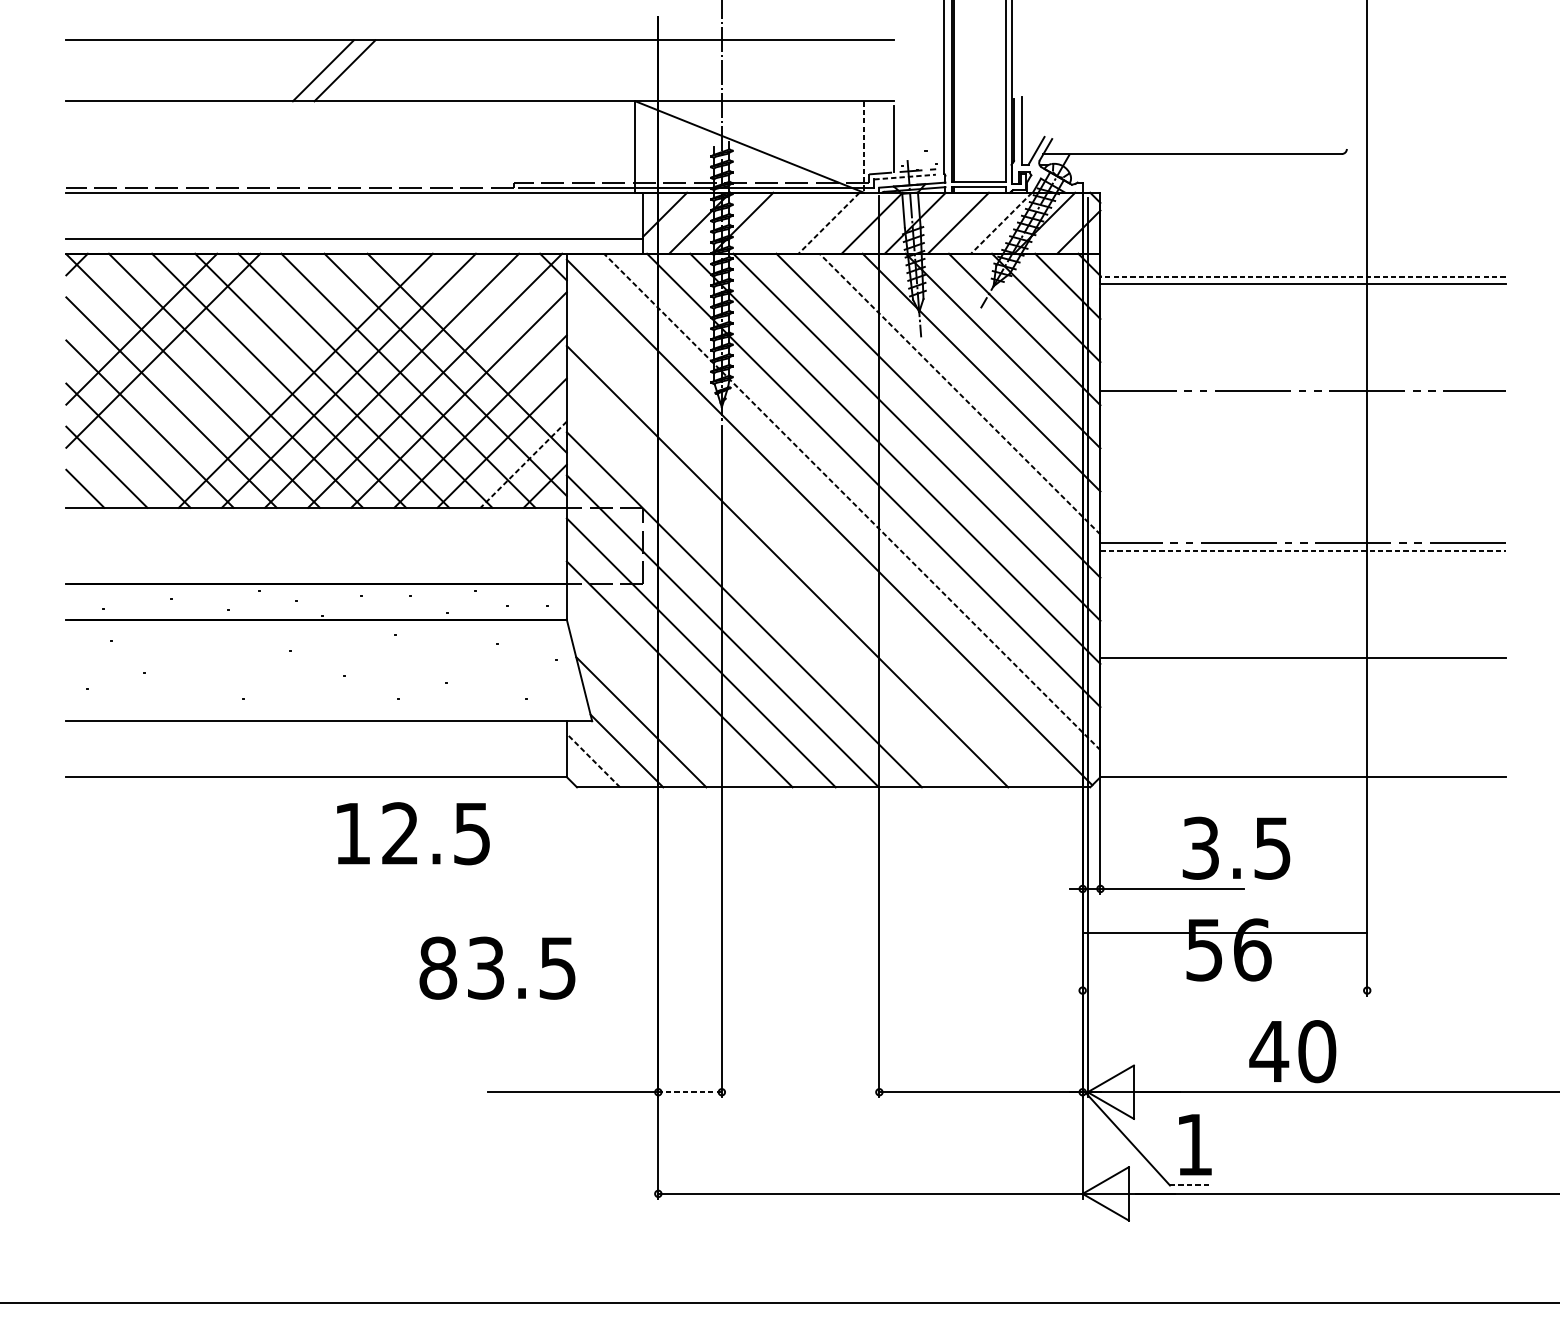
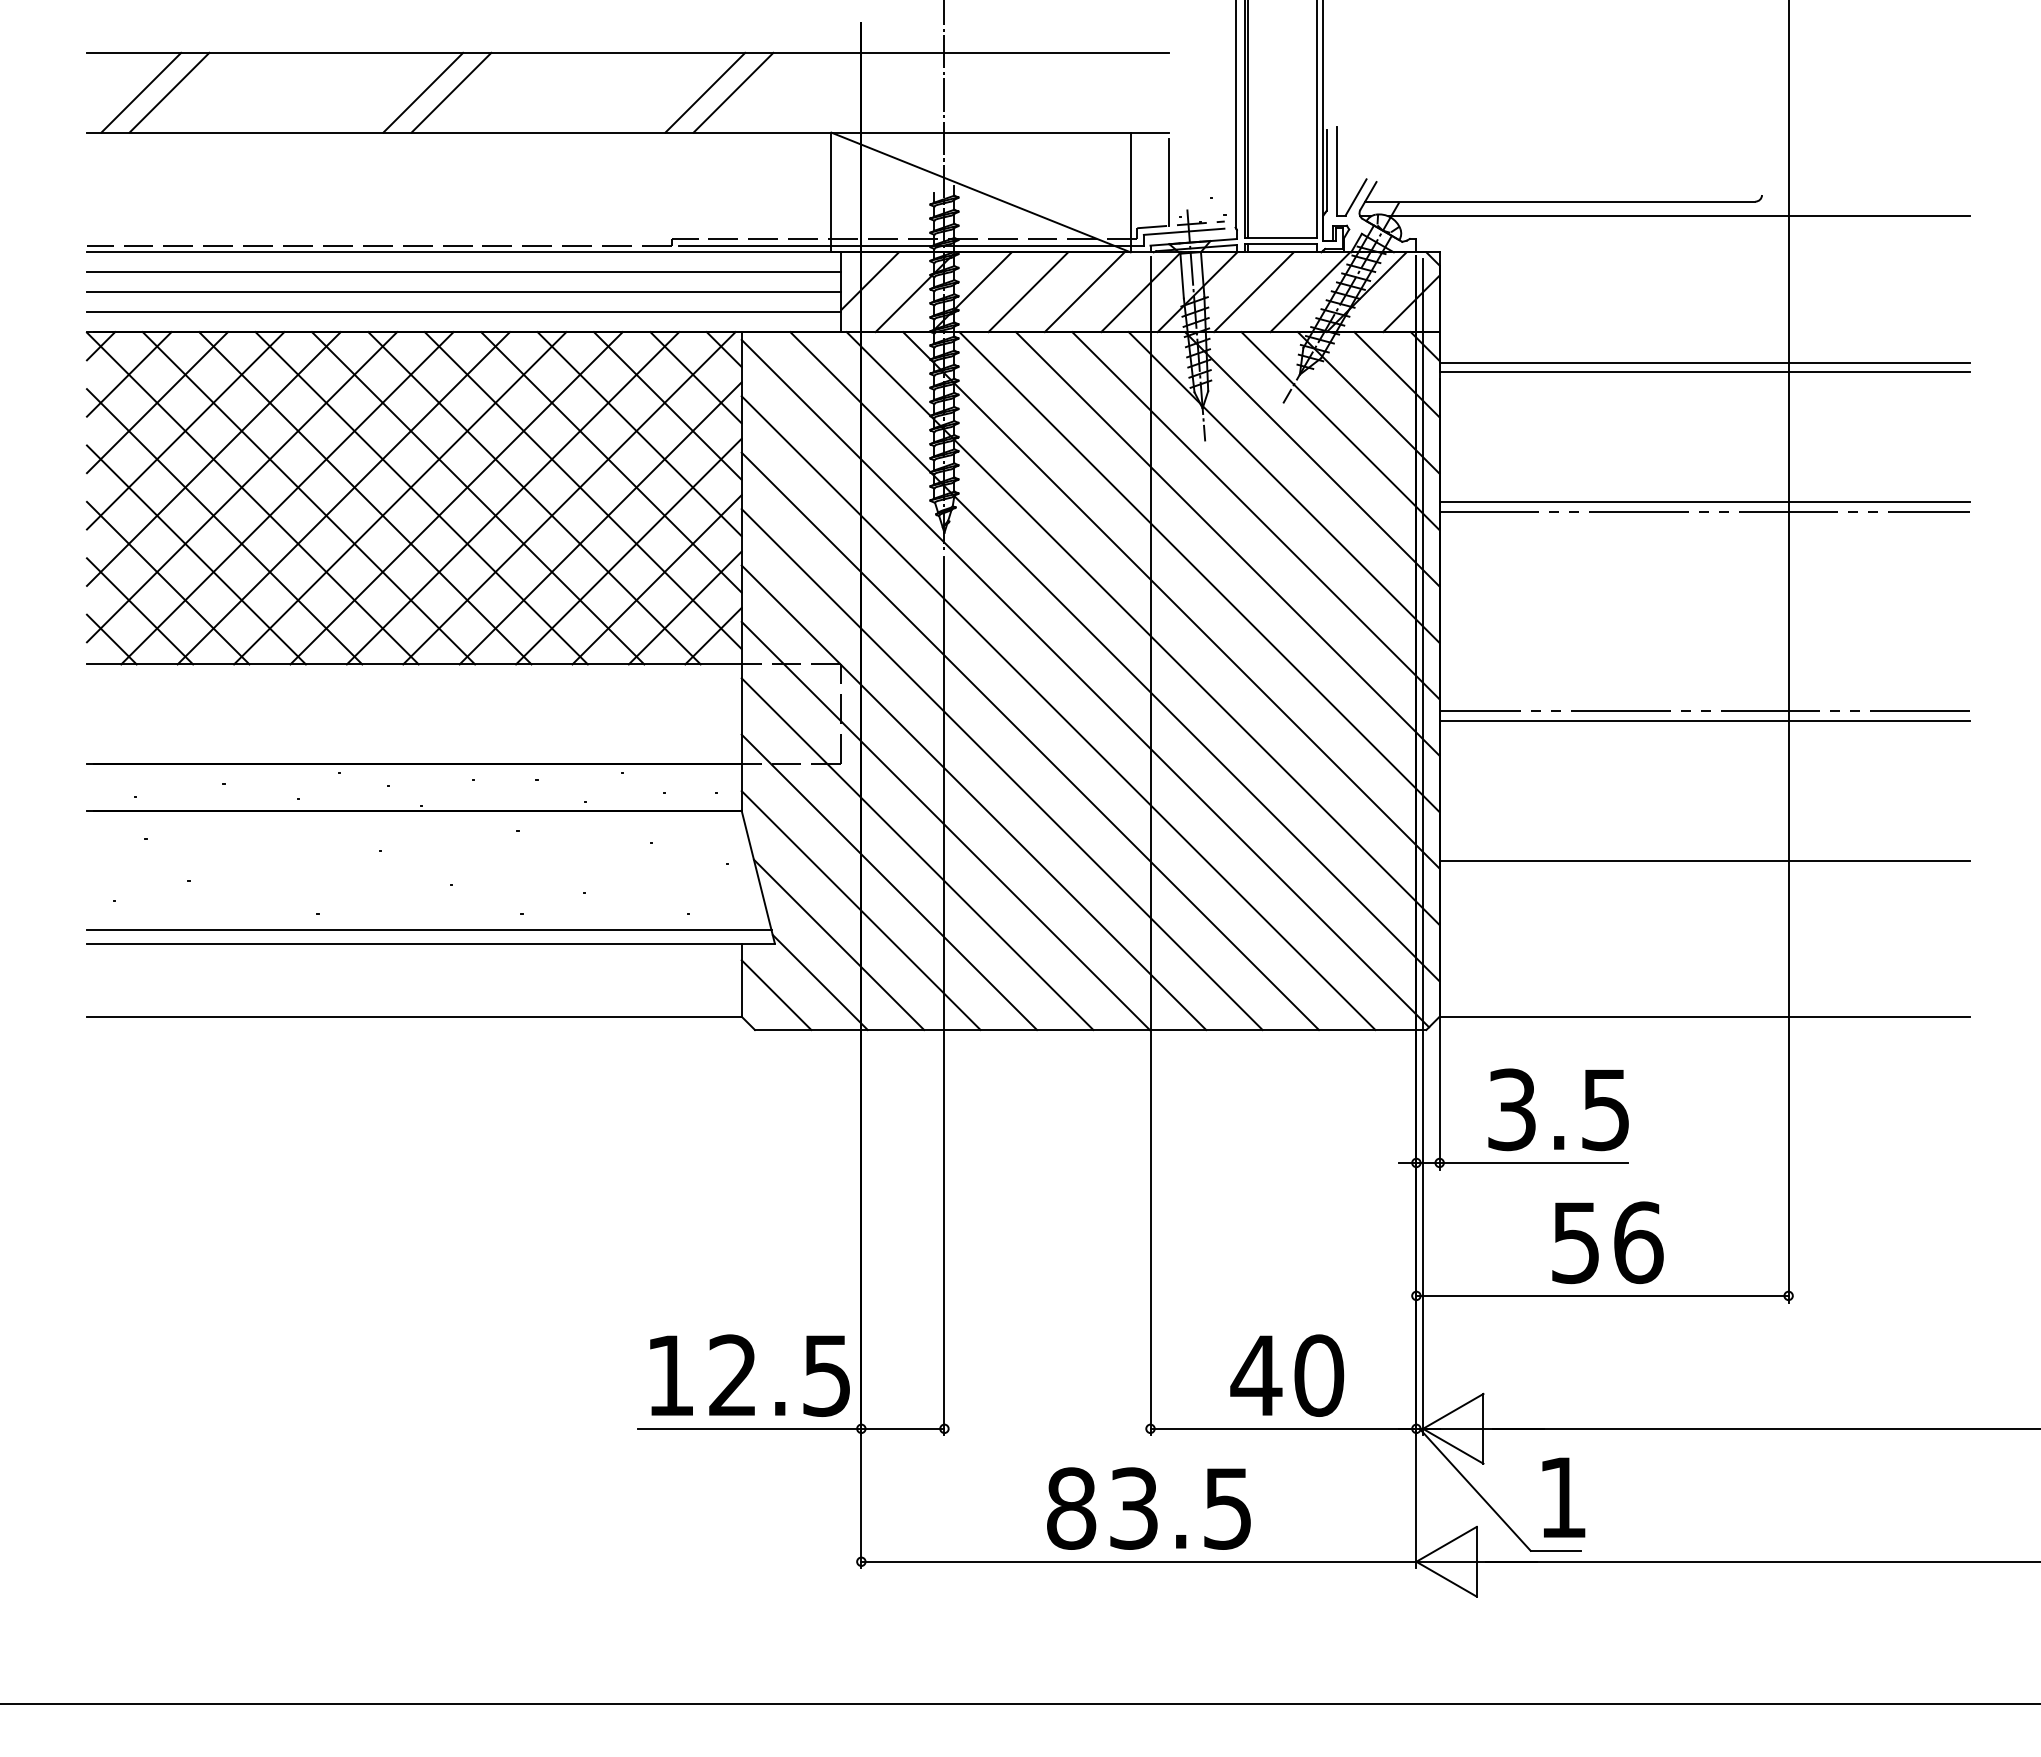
line: (108, 70) -> (141, 92), added
line: (129, 70) -> (169, 92), added
line: (539, 70) -> (705, 92), added
line: (560, 70) -> (733, 92), added
line: (864, 147) -> (1130, 192), dashed -> solid
line: (1283, 165) -> (1678, 216), added
line: (905, 176) -> (1184, 231), dashed -> solid
line: (354, 208) -> (463, 272), added
line: (354, 223) -> (463, 292), added
line: (786, 223) -> (1028, 292), added
line: (828, 223) -> (1084, 292), dashed -> solid
line: (1000, 223) -> (1309, 292), dashed -> solid
line: (1302, 277) -> (1704, 362), dashed -> solid
line: (98, 286) -> (128, 374), added
line: (531, 288) -> (695, 377), added
line: (120, 307) -> (157, 402), added
line: (510, 309) -> (667, 405), added
line: (488, 332) -> (639, 434), added
line: (184, 372) -> (241, 487), added
line: (219, 380) -> (287, 498), added
line: (262, 380) -> (343, 498), added
line: (1302, 383) -> (1704, 501), added
line: (959, 393) -> (1255, 515), dashed -> solid
line: (523, 465) -> (685, 608), dashed -> solid
line: (851, 501) -> (1114, 656), dashed -> solid
line: (809, 545) -> (1058, 713), added
line: (1303, 550) -> (1705, 720), dashed -> solid
line: (765, 588) -> (1001, 769), added
line: (657, 695) -> (860, 910), added
line: (327, 711) -> (428, 930), added
line: (593, 760) -> (776, 994), dashed -> solid
text: (413, 833) -> (749, 1375), moved
text: (1236, 848) -> (1558, 1109), moved
line: (1224, 932) -> (1602, 1295), moved
text: (497, 968) -> (1148, 1508), moved
text: (1292, 1051) -> (1287, 1375), moved
line: (689, 1091) -> (902, 1428), dashed -> solid
line: (1189, 1185) -> (1556, 1550), dashed -> solid

